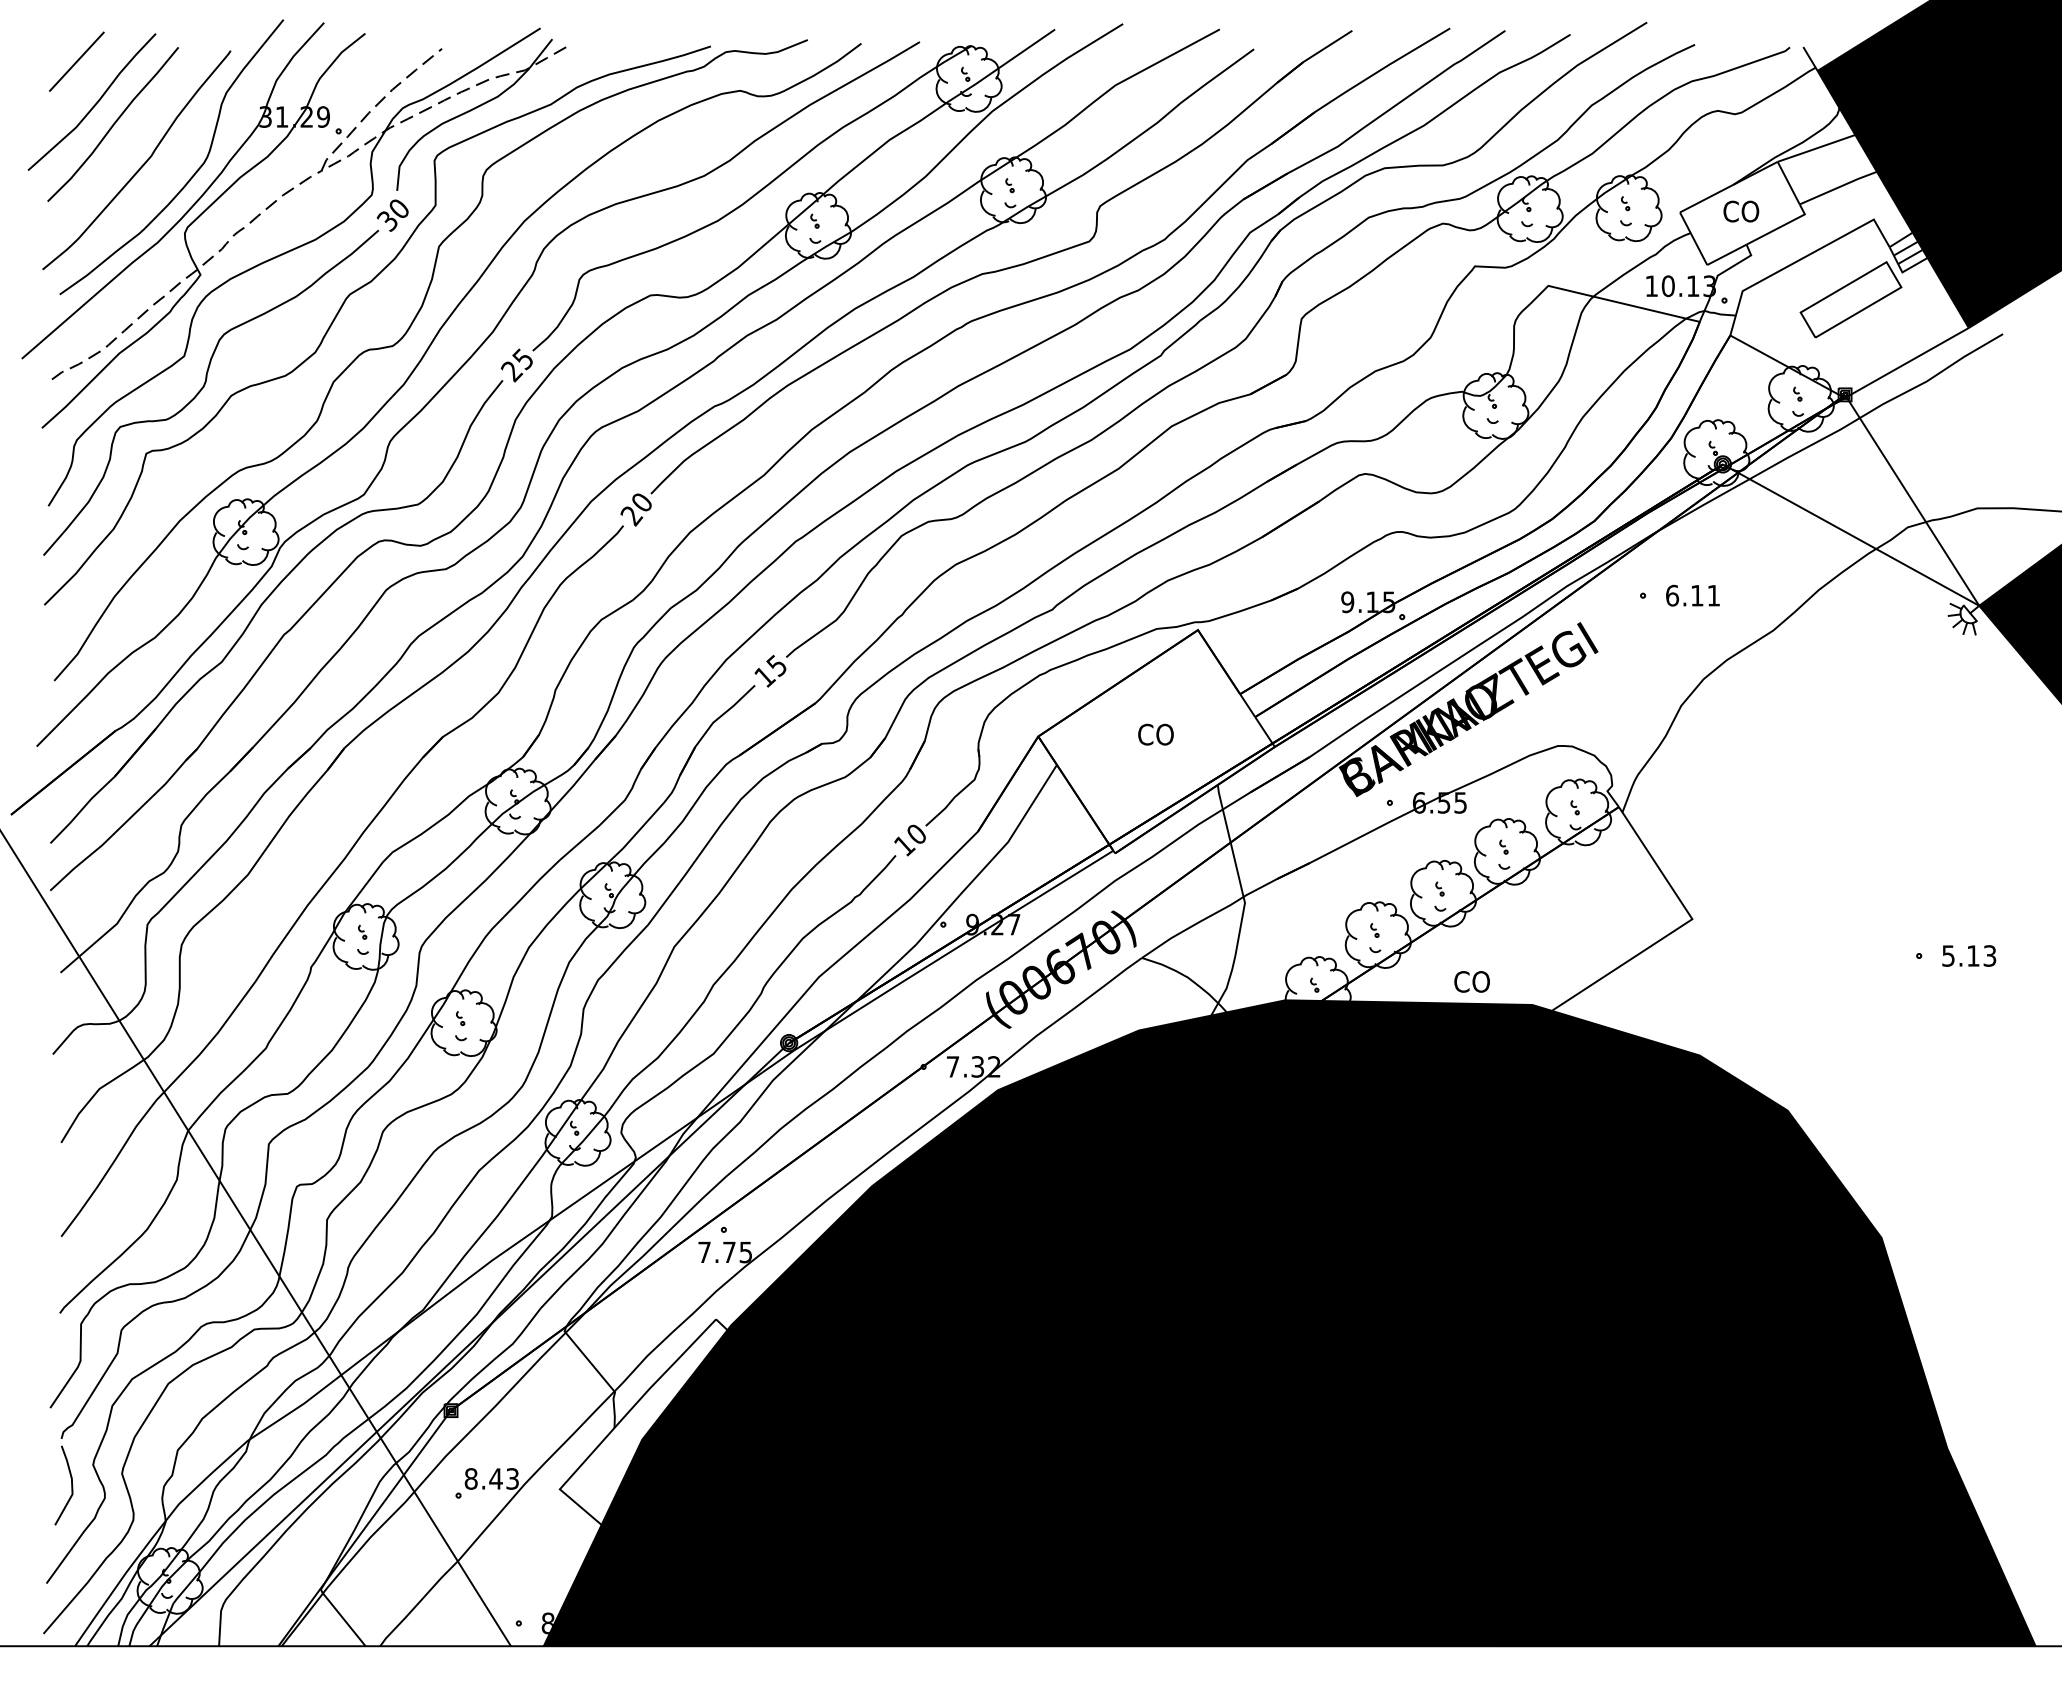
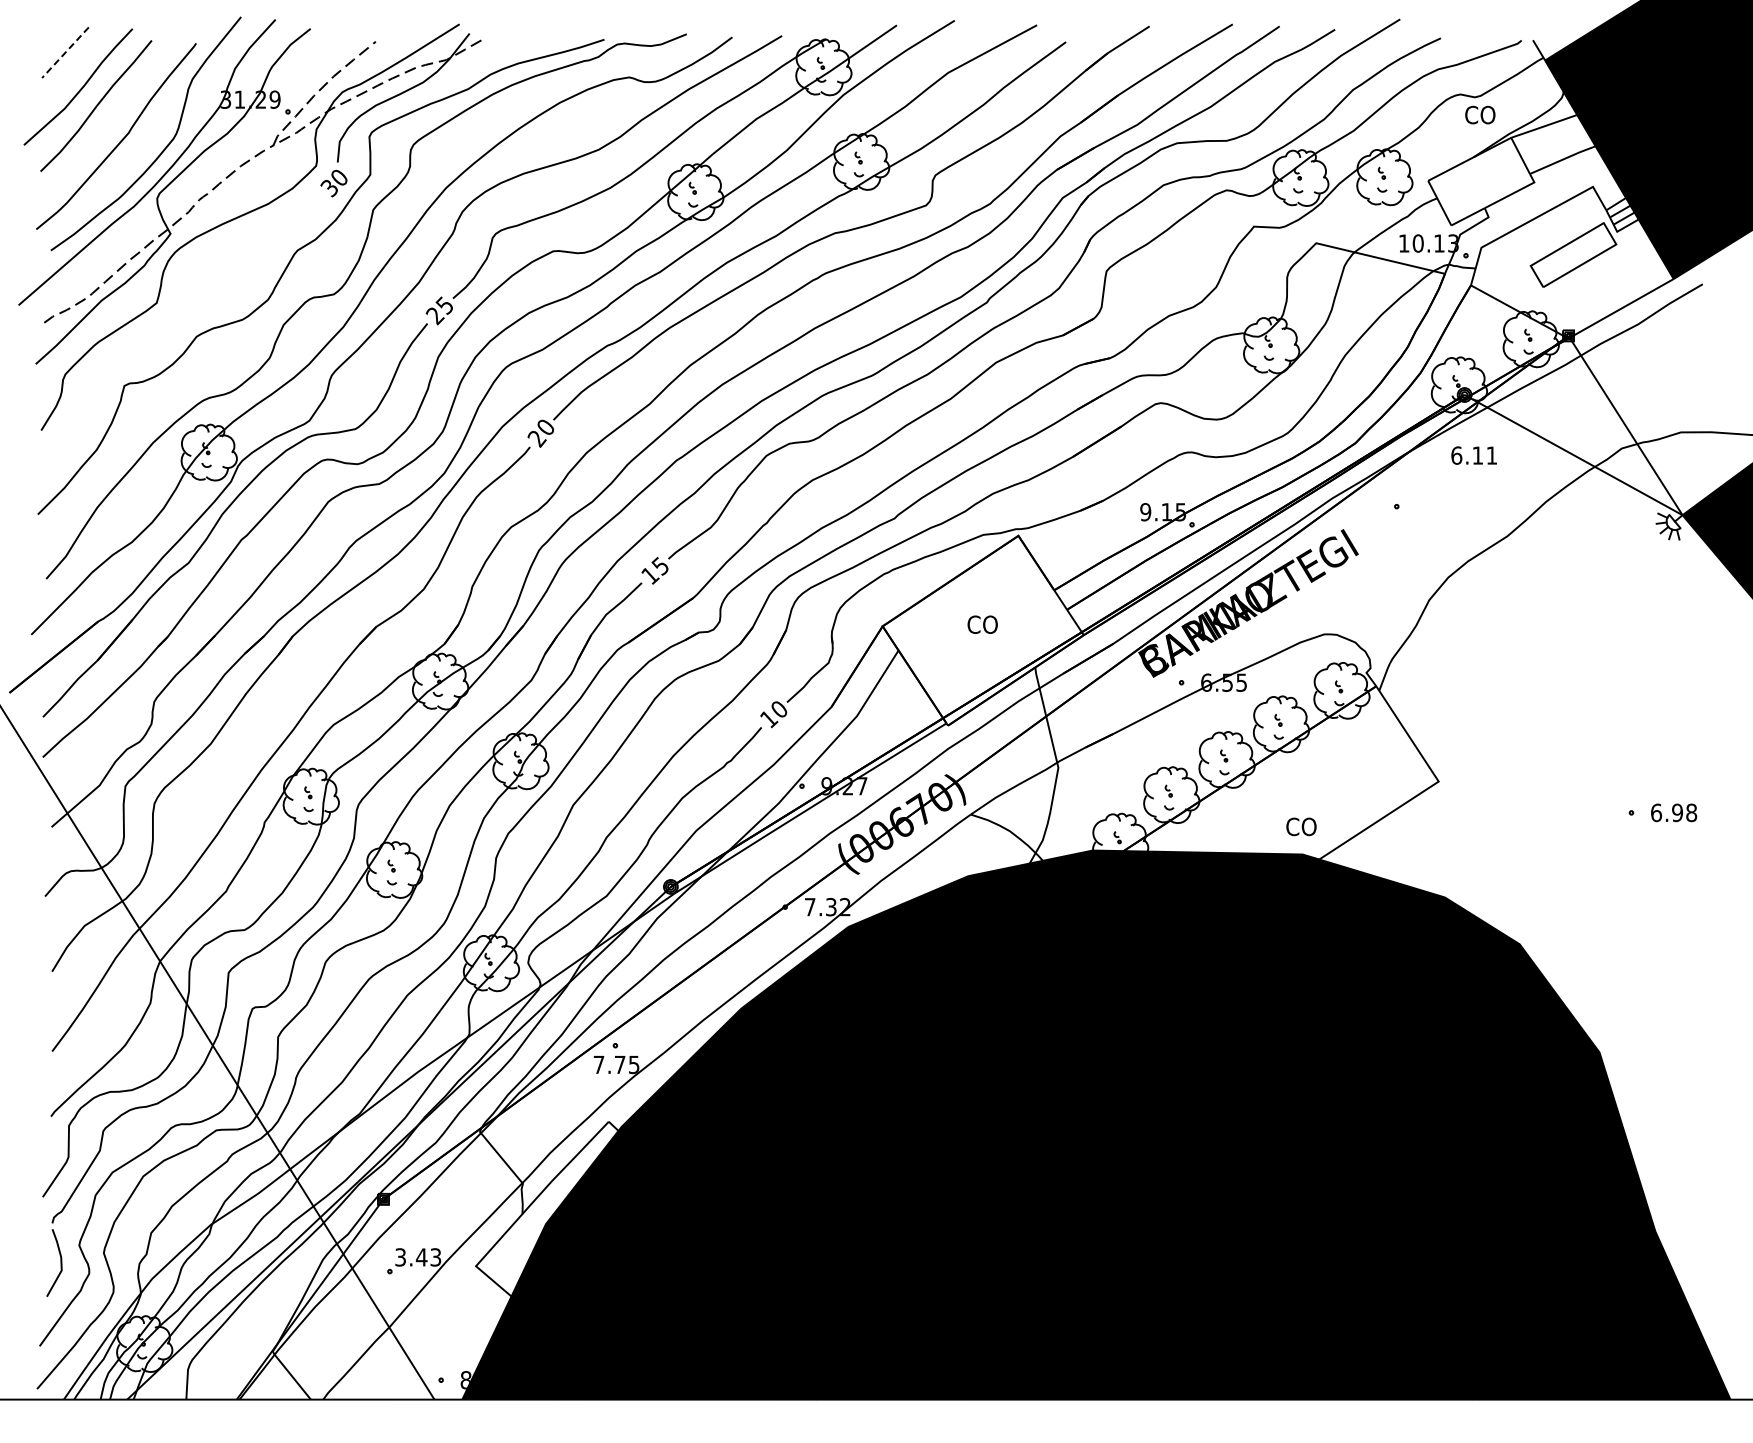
line: (76, 62) -> (65, 53), solid -> dashed
text: (1741, 210) -> (1480, 114), moved
curve: (203, 388) -> (173, 330), removed
text: (1692, 595) -> (1473, 455), moved
text: (1969, 955) -> (1674, 812), 5.13 -> 6.98
text: (1472, 981) -> (1301, 826), moved
text: (471, 1479) -> (400, 1257), 8.43 -> 3.43

